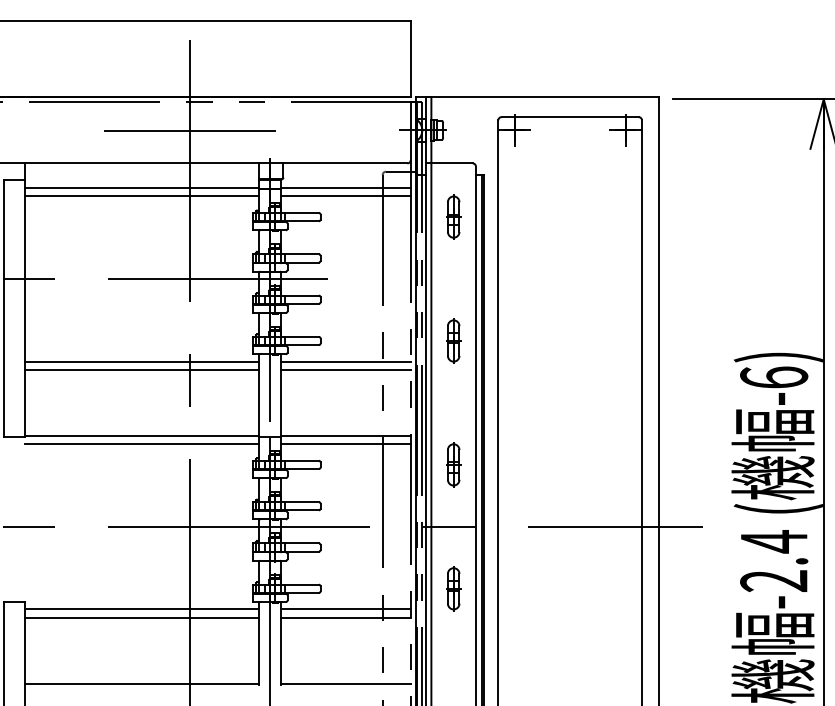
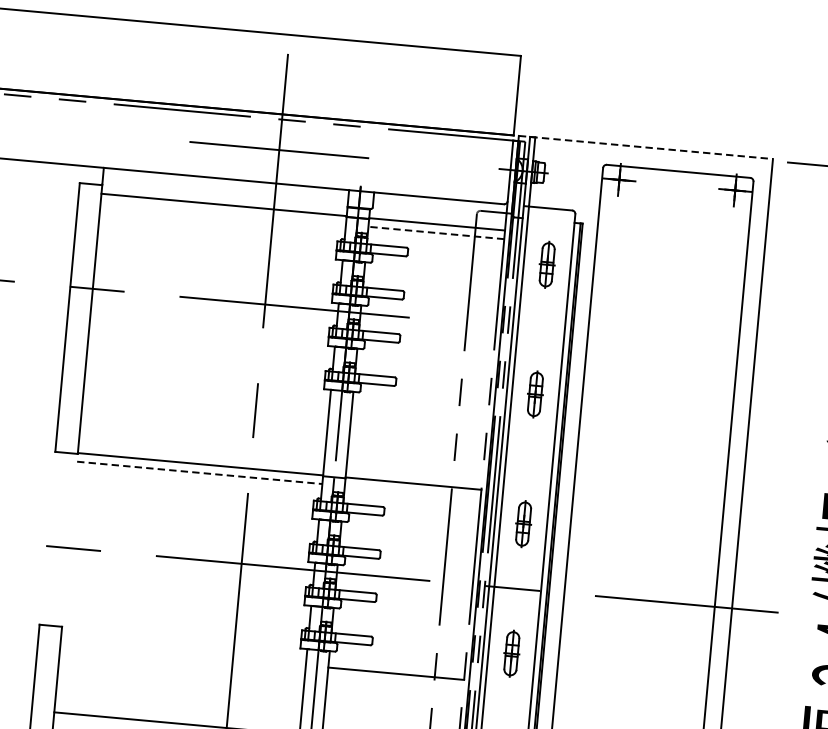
line: (537, 97) -> (646, 147), solid -> dashed
line: (142, 196) -> (223, 213), removed
line: (345, 196) -> (435, 232), solid -> dashed
line: (142, 361) -> (207, 386), removed
line: (345, 361) -> (420, 405), removed
line: (142, 369) -> (207, 394), removed
line: (345, 369) -> (419, 413), removed
line: (142, 444) -> (199, 473), solid -> dashed
line: (345, 444) -> (412, 492), removed
line: (142, 609) -> (184, 645), removed
line: (345, 609) -> (396, 665), removed
line: (142, 617) -> (183, 654), removed

